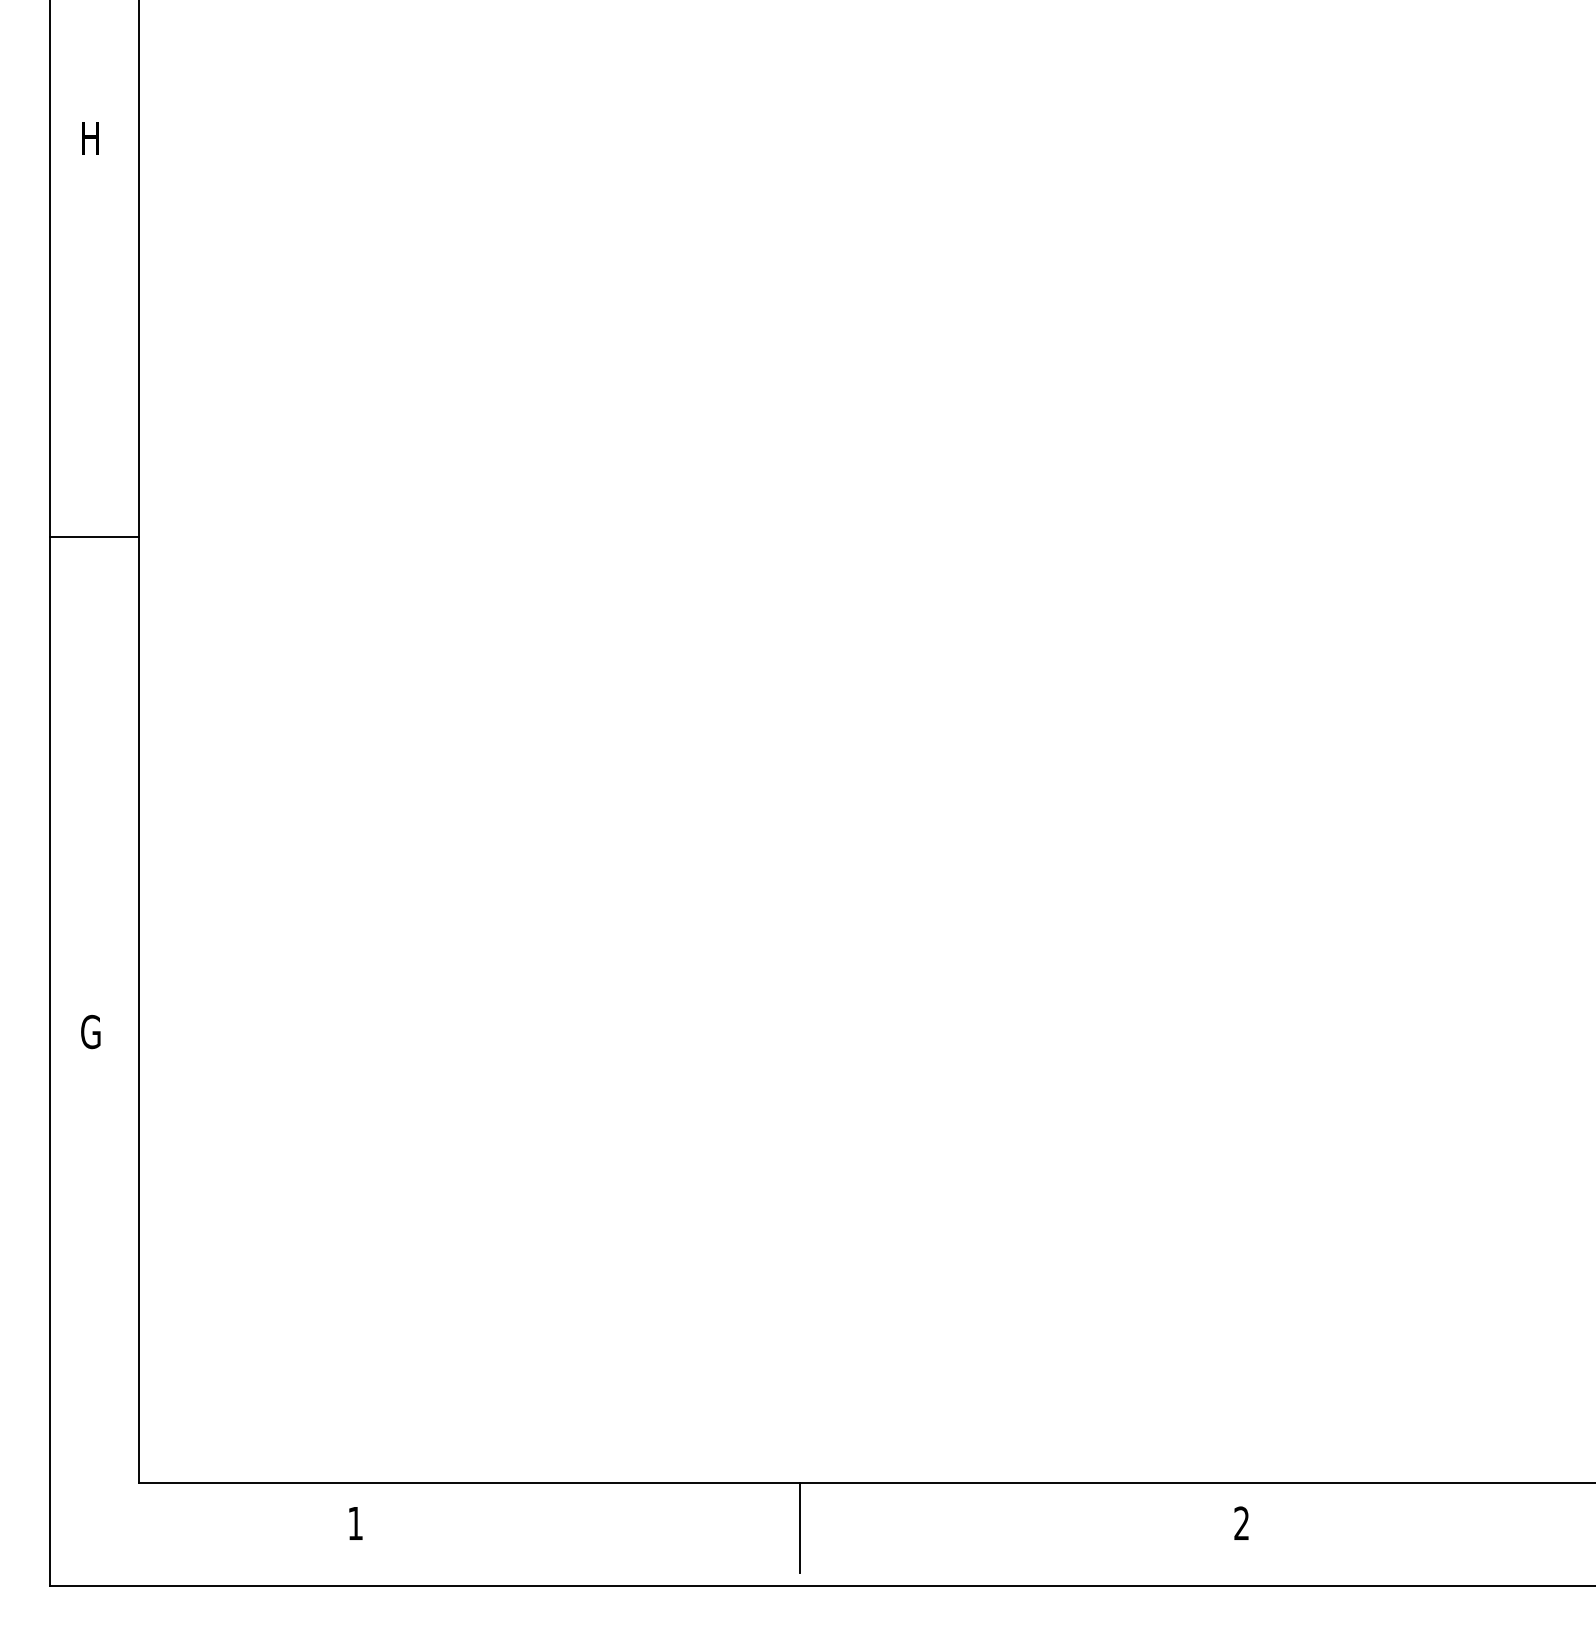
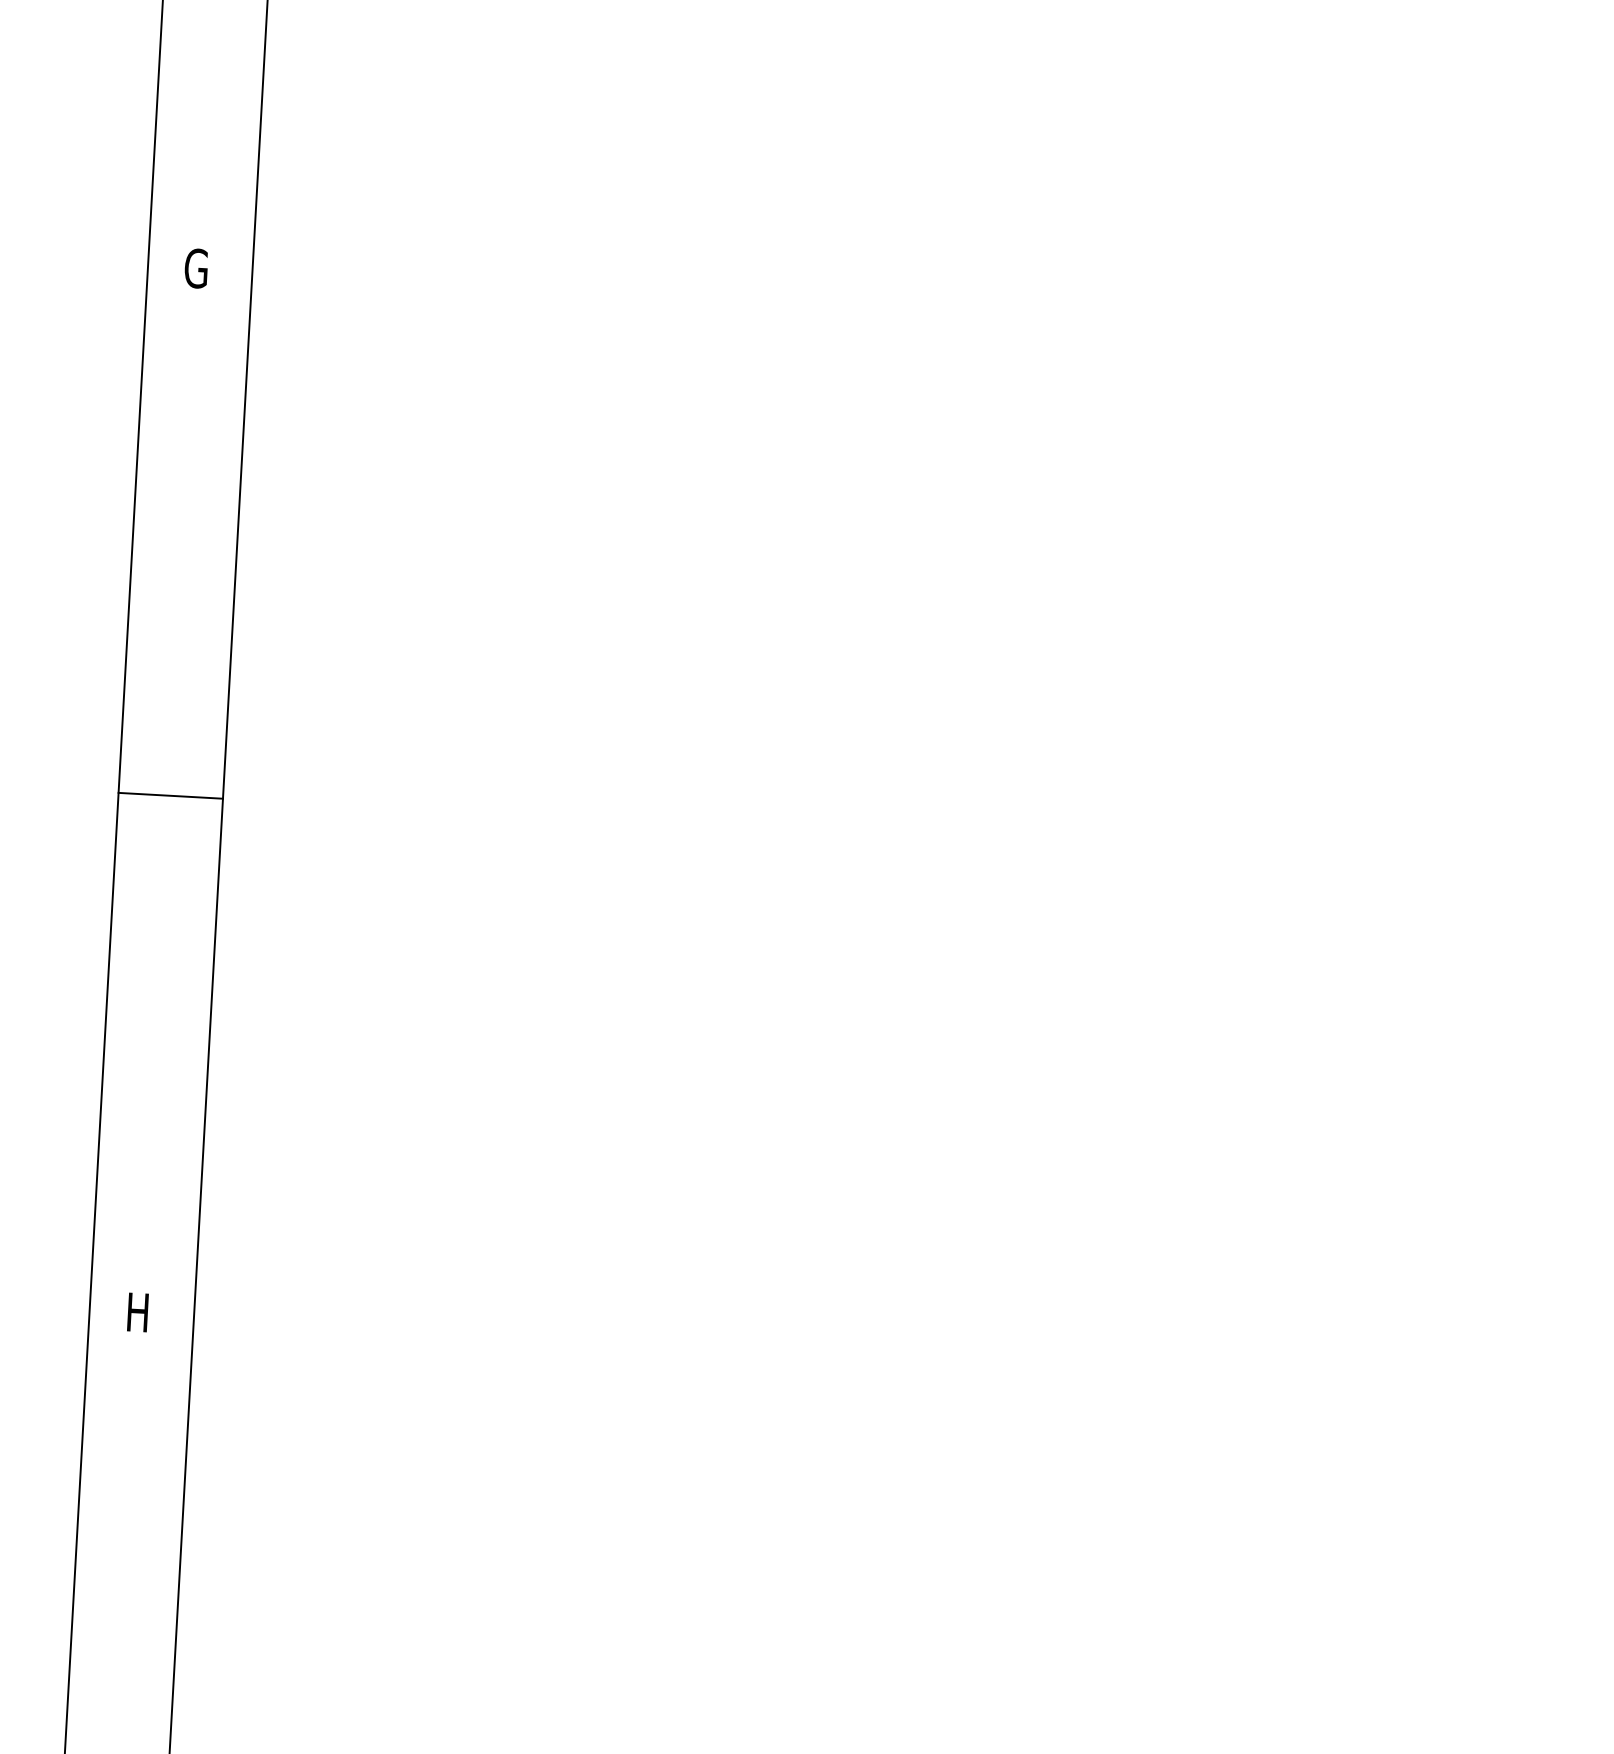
text: (90, 138) -> (195, 268), H -> G
line: (93, 536) -> (169, 795), moved
text: (90, 1031) -> (137, 1311), G -> H

